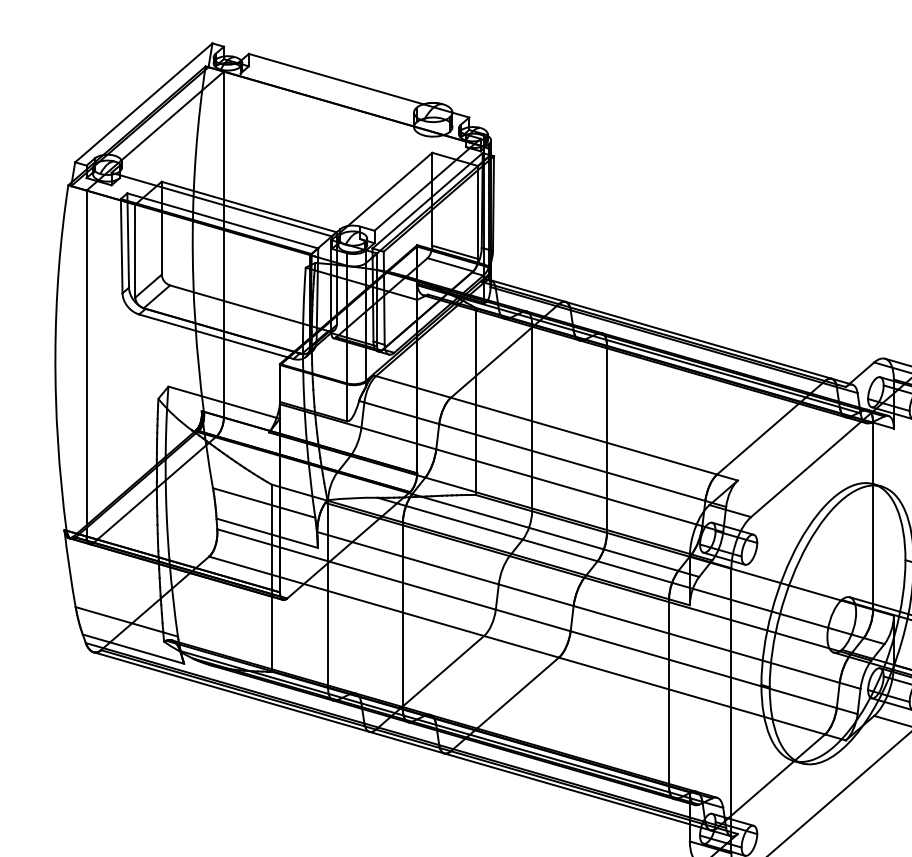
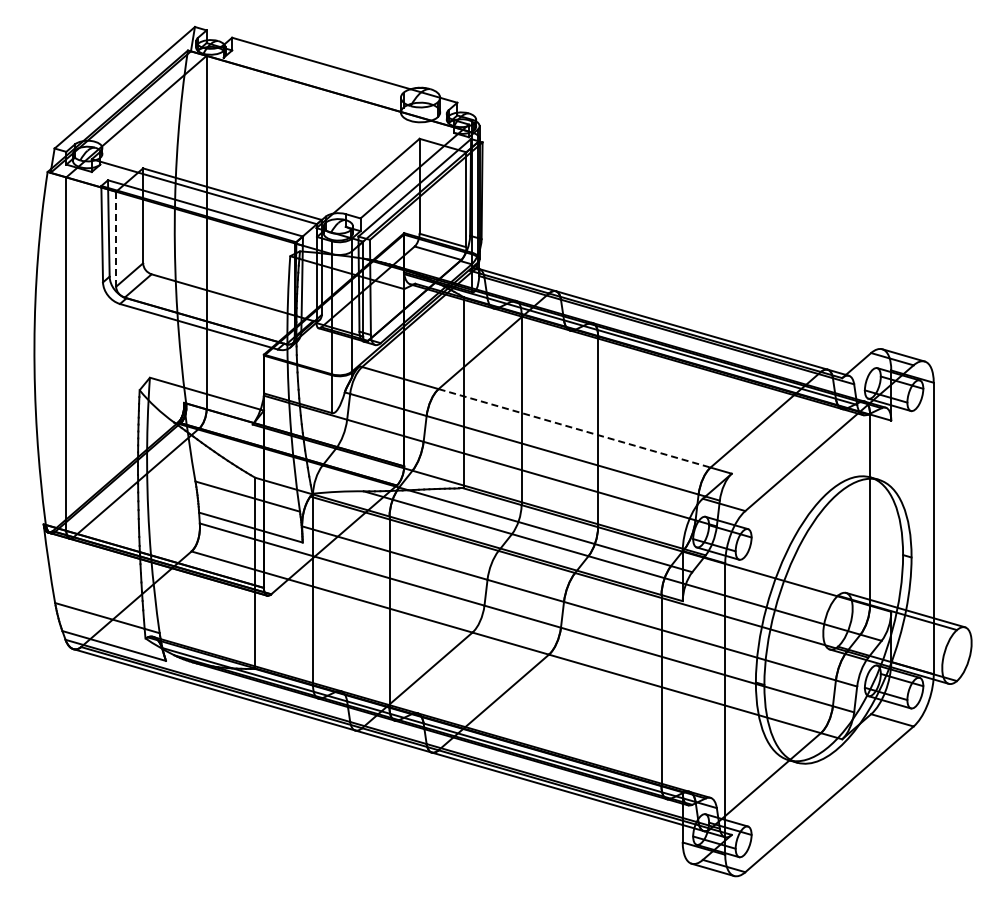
line: (135, 250) -> (116, 238), solid -> dashed
line: (583, 436) -> (574, 428), solid -> dashed

